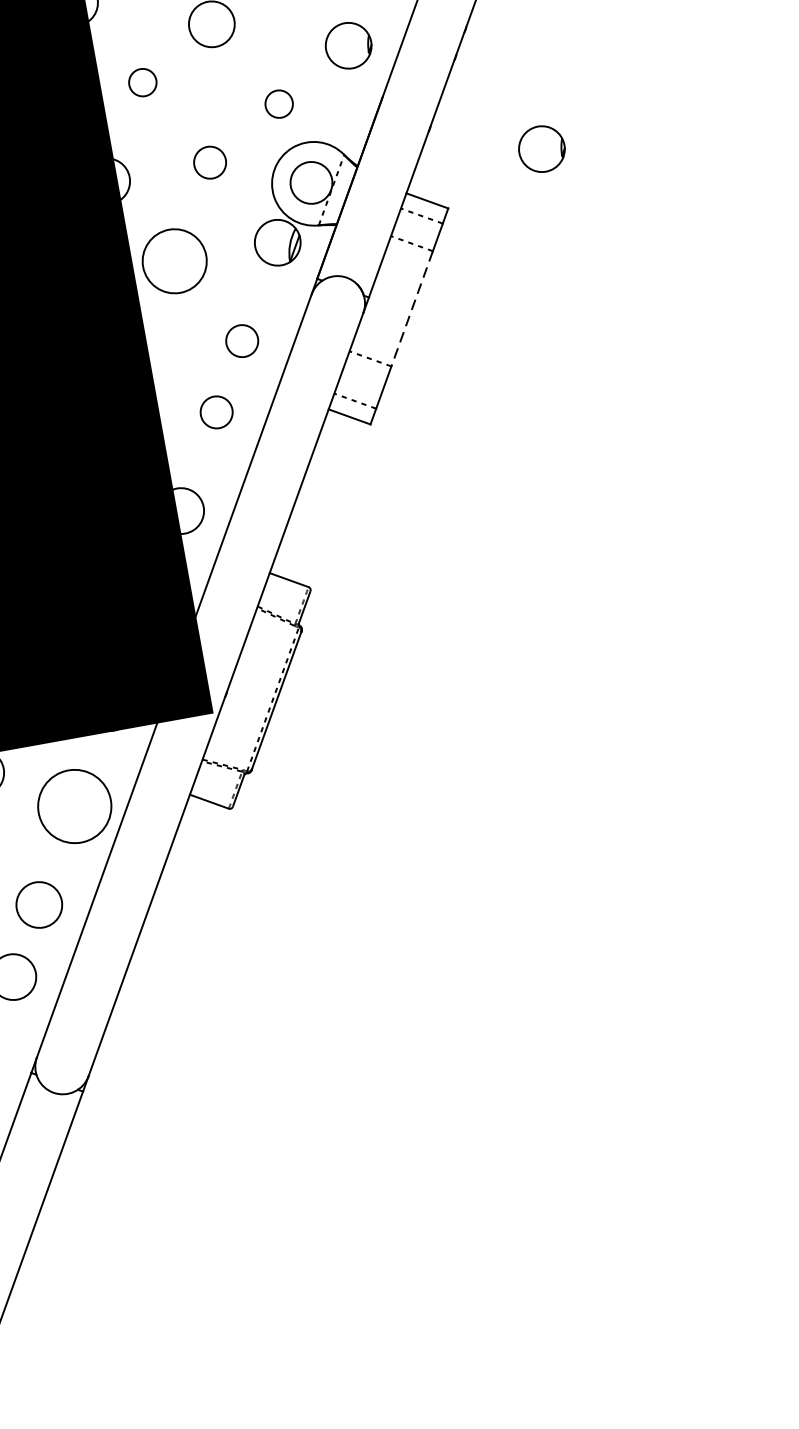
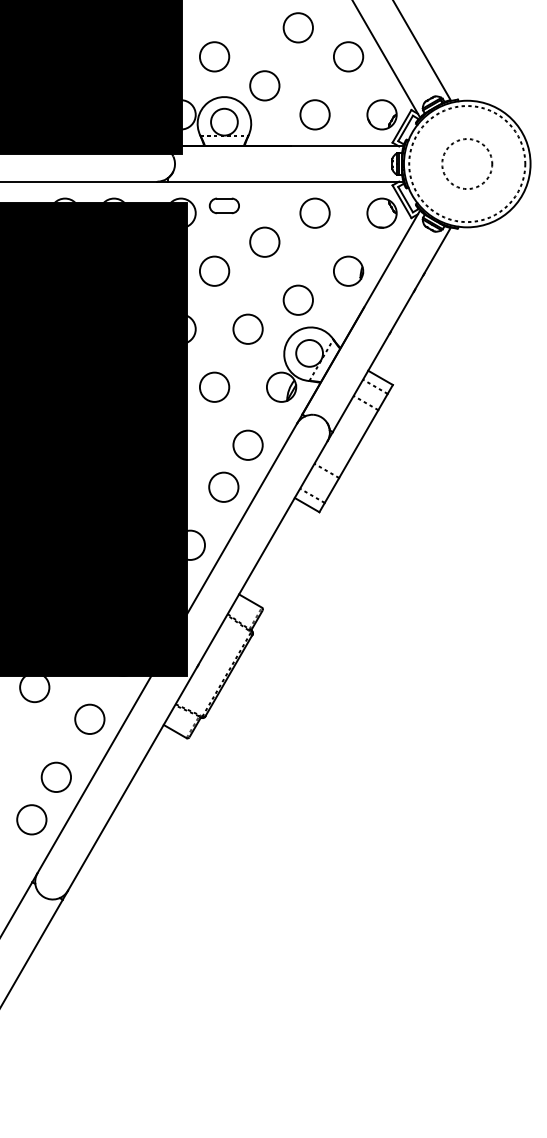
circle: (142, 81) -> (214, 270), size x1.67
circle: (277, 103) -> (297, 299), size x1.67
part: (541, 147) -> (458, 357), removed
circle: (209, 161) -> (247, 328), size x1.43
circle: (174, 260) -> (214, 386), size x0.71
line: (411, 309) -> (358, 444), dashed -> solid
circle: (241, 340) -> (247, 444), size x1.43
circle: (215, 411) -> (223, 486), size x1.43
circle: (74, 806) -> (89, 719), size x0.62

